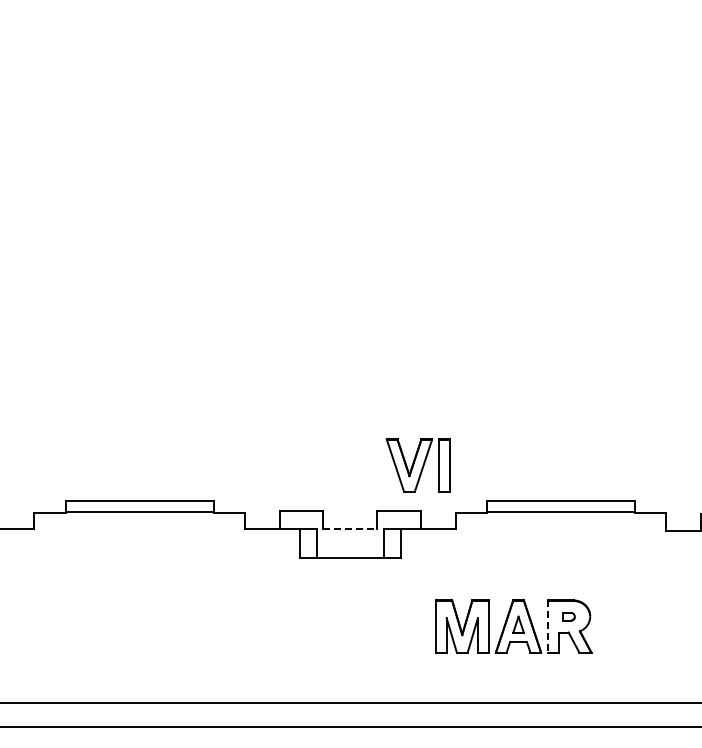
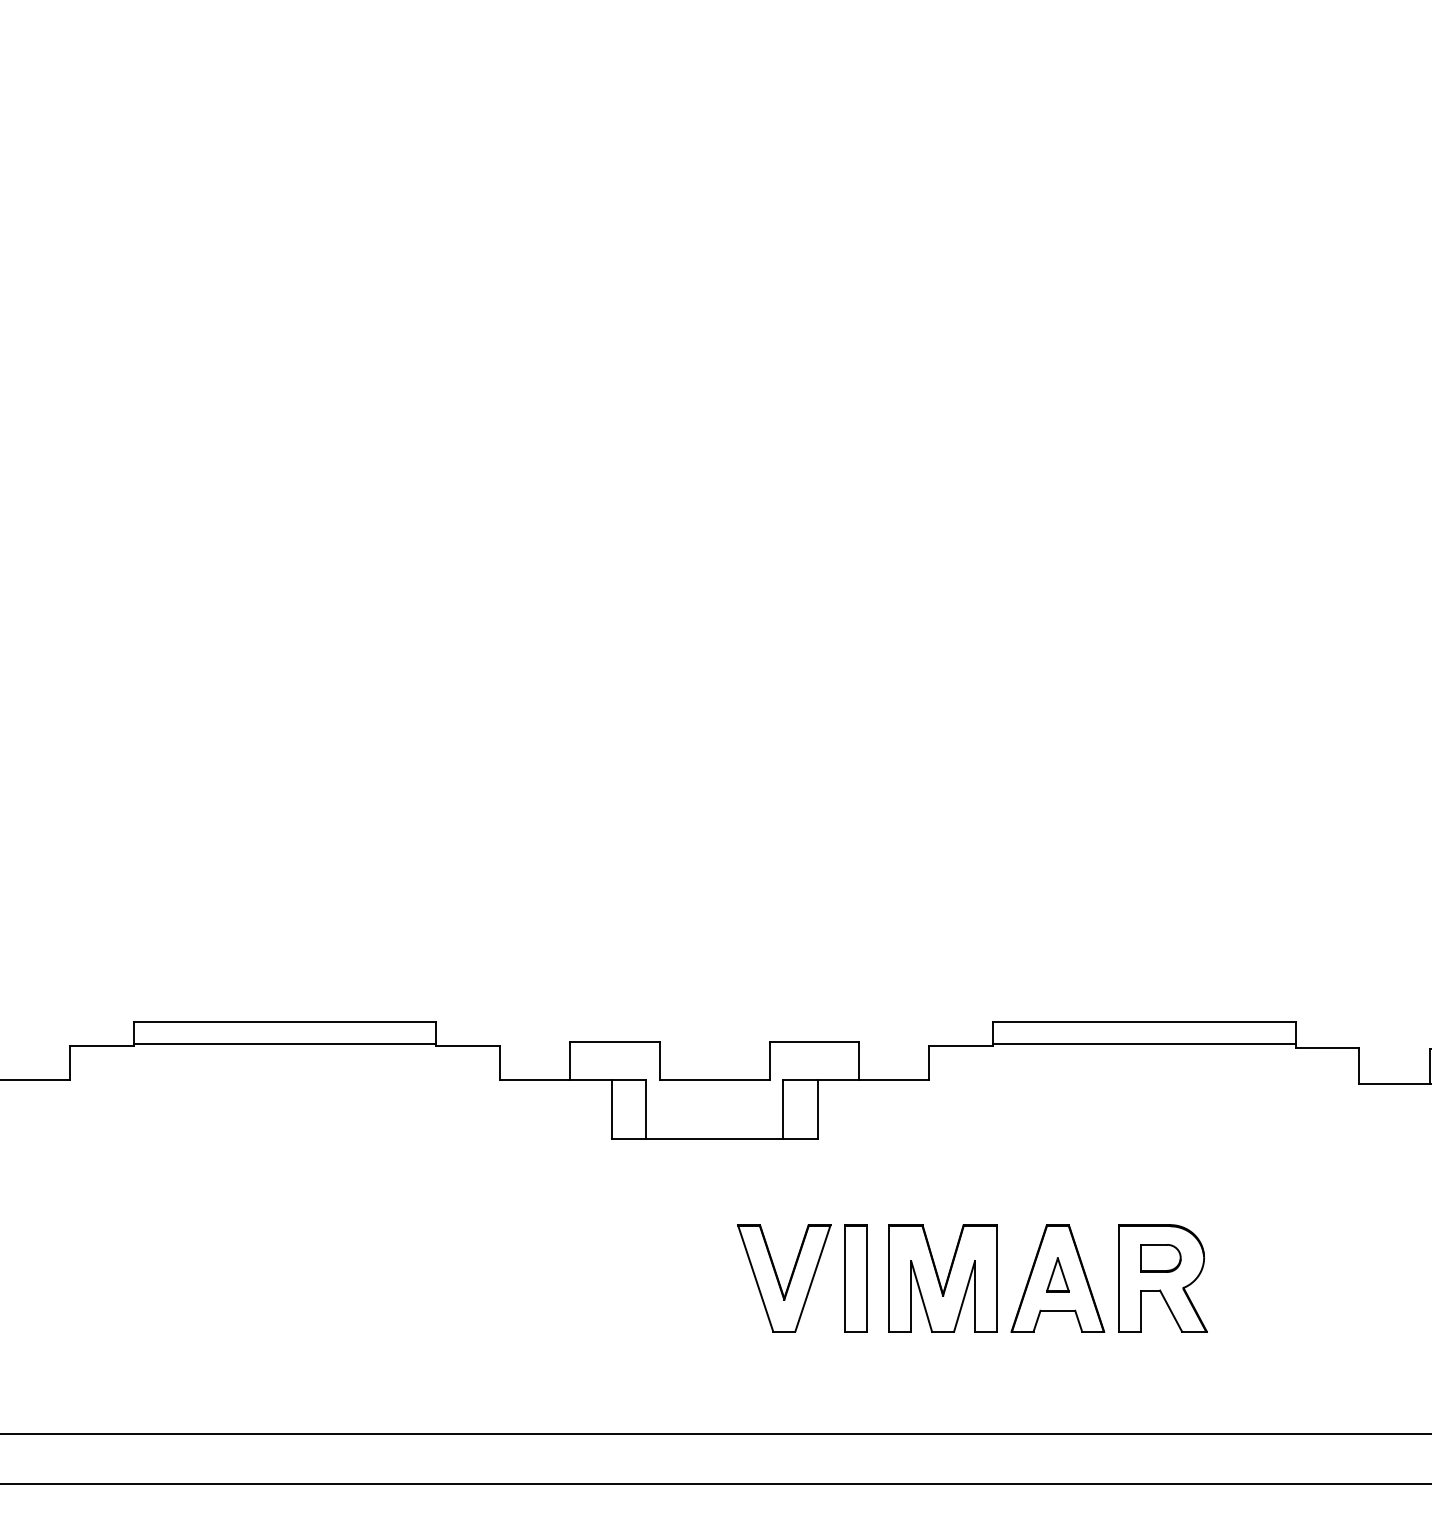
part: (417, 465) -> (800, 1278), moved
line: (350, 529) -> (714, 1080), dashed -> solid
part: (568, 616) -> (1159, 1257), size x1.67
line: (548, 627) -> (1118, 1280), dashed -> solid

